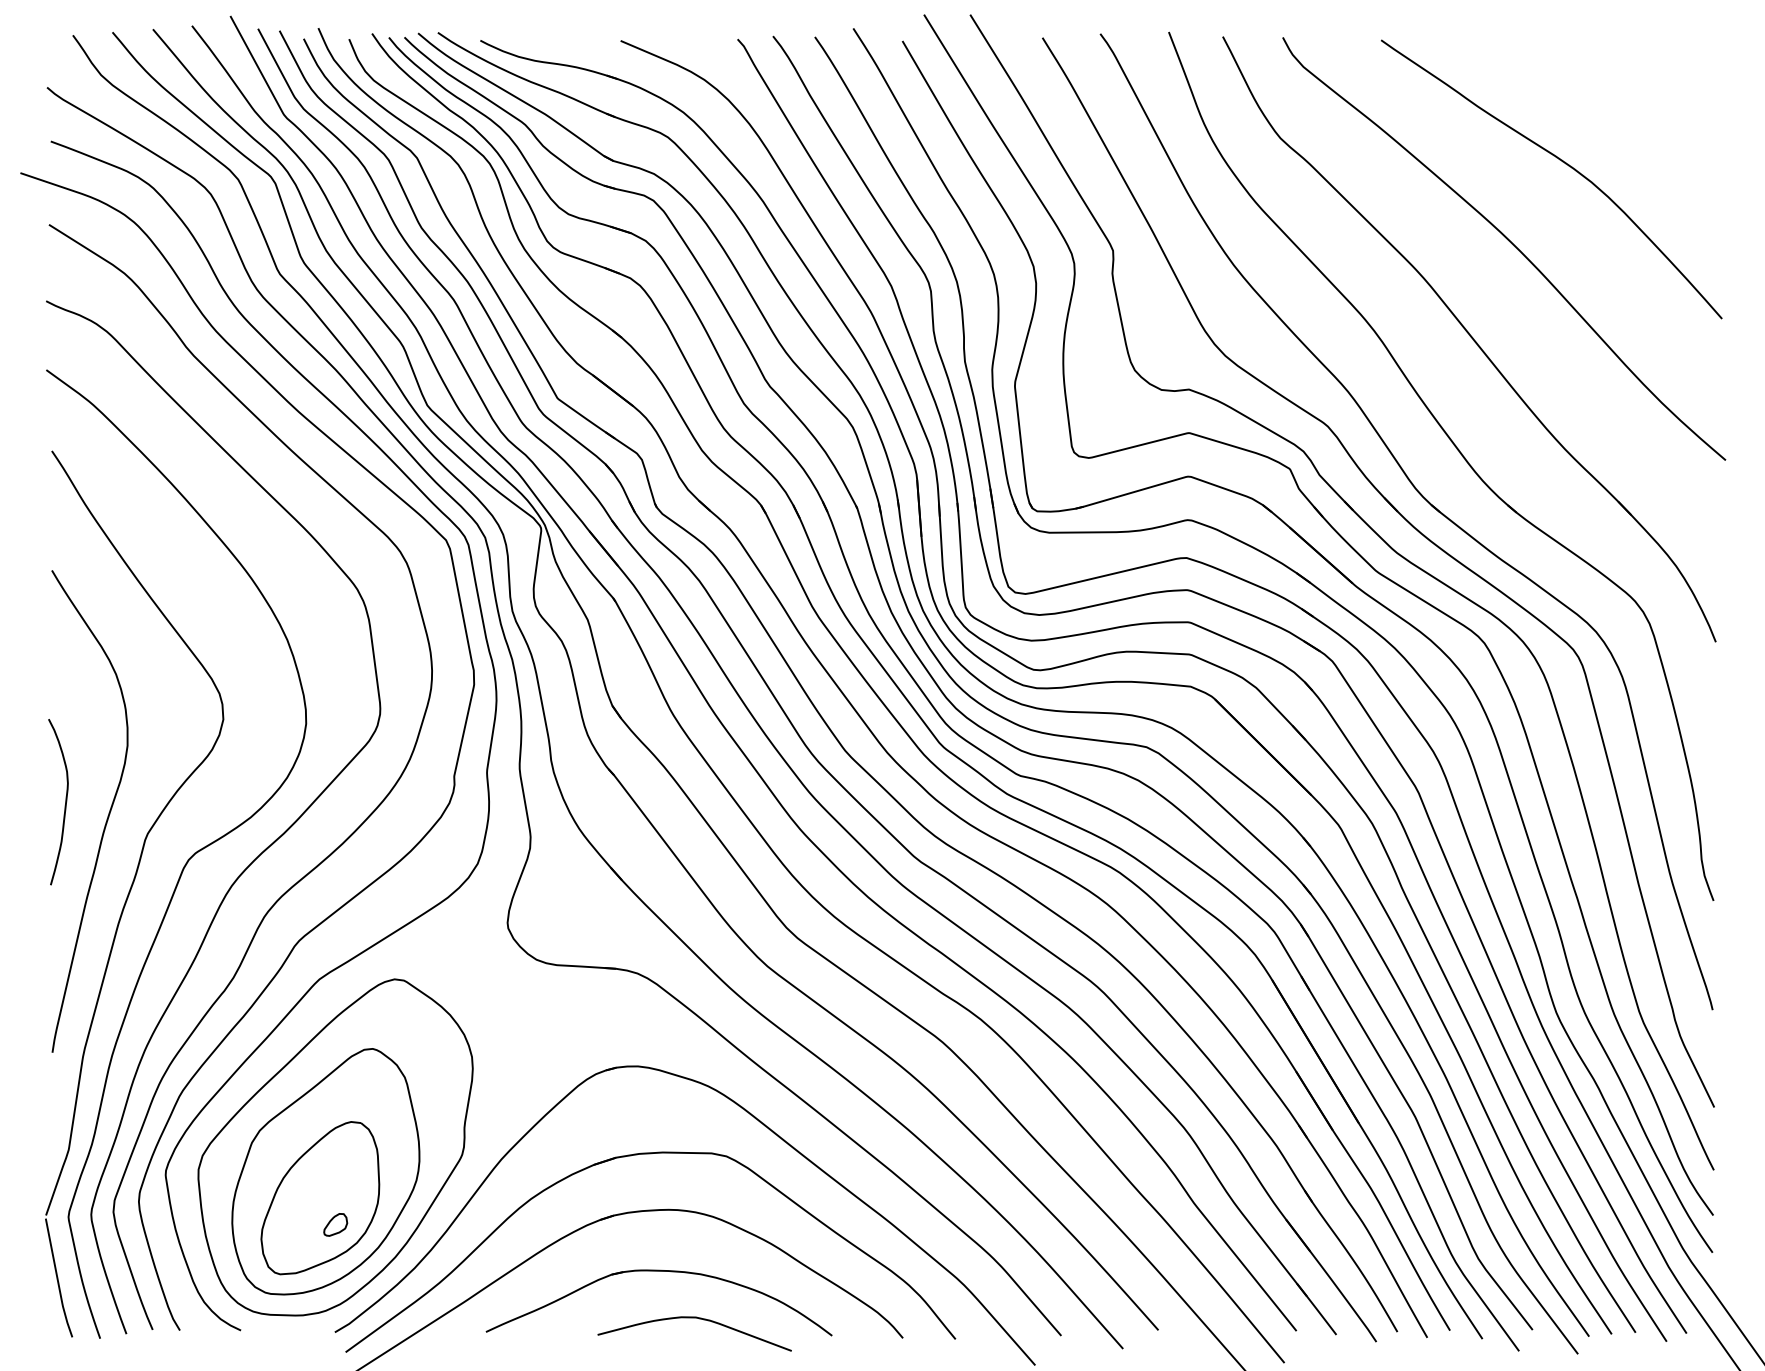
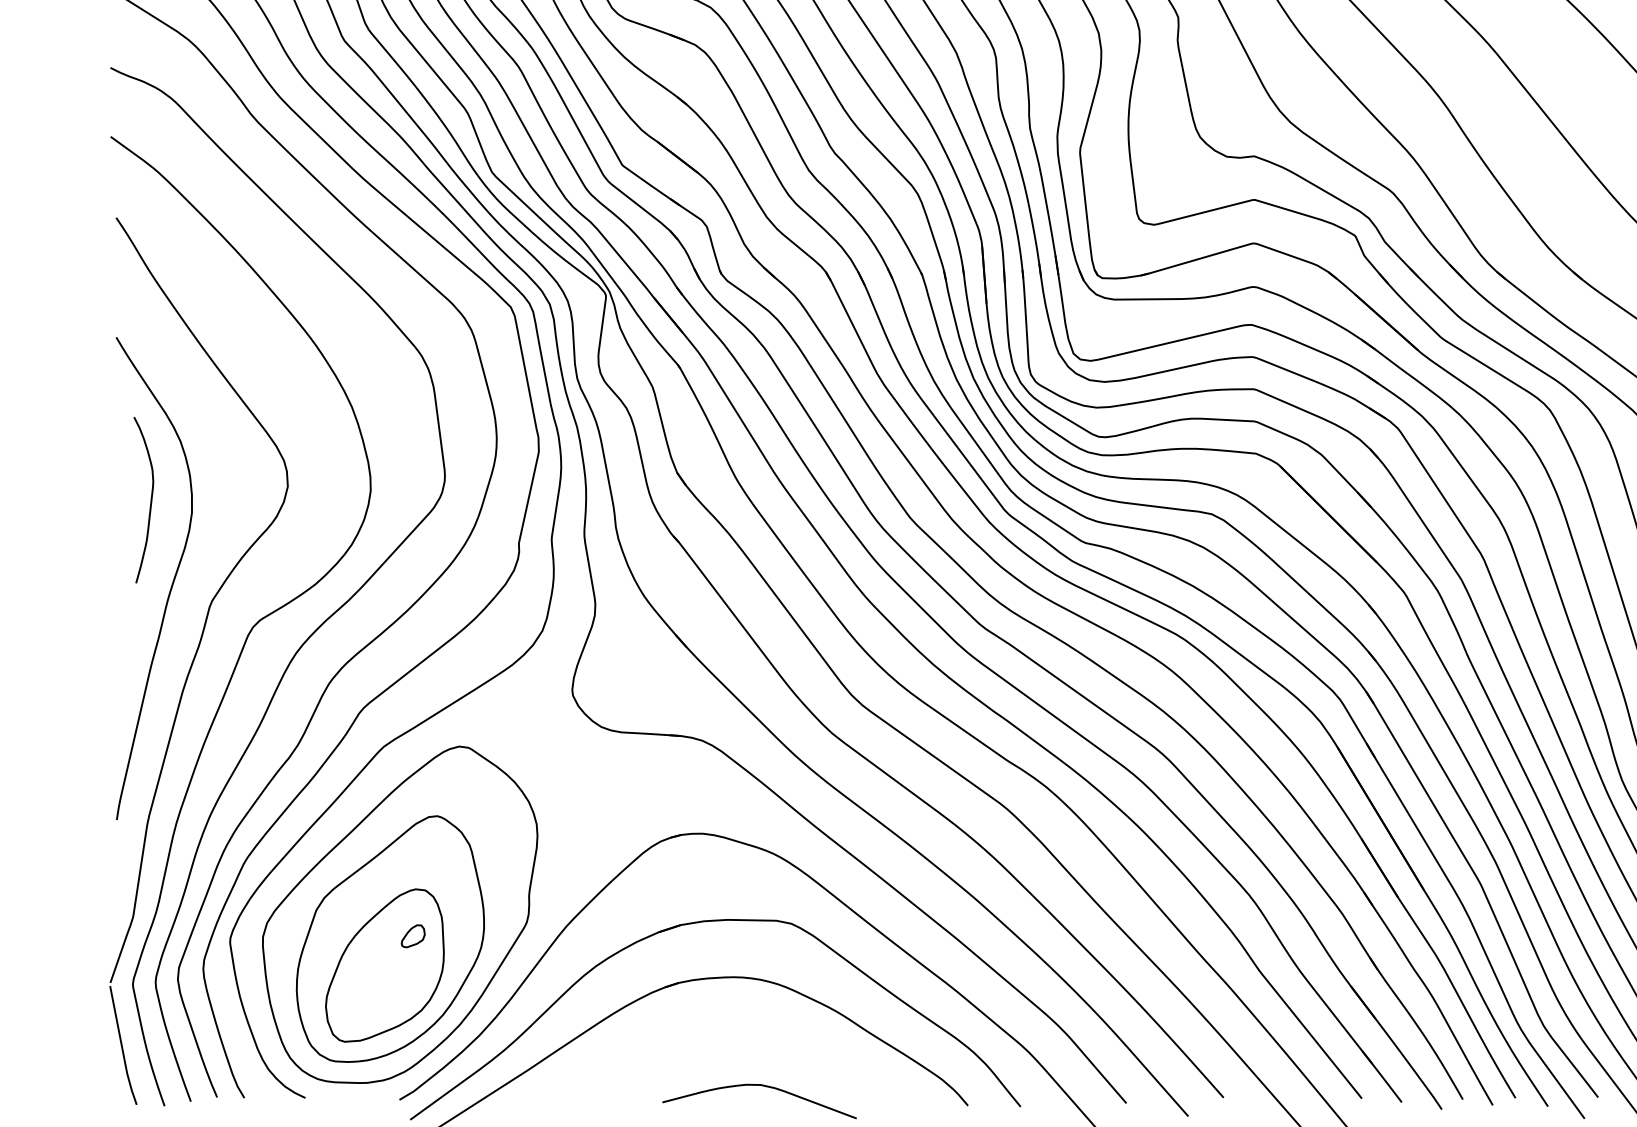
curve: (64, 805) -> (149, 503), moved
part: (335, 1224) -> (413, 935), moved
part: (658, 1271) -> (723, 1038), removed

